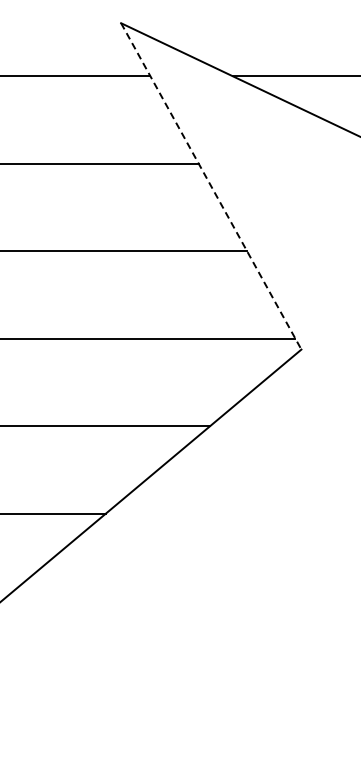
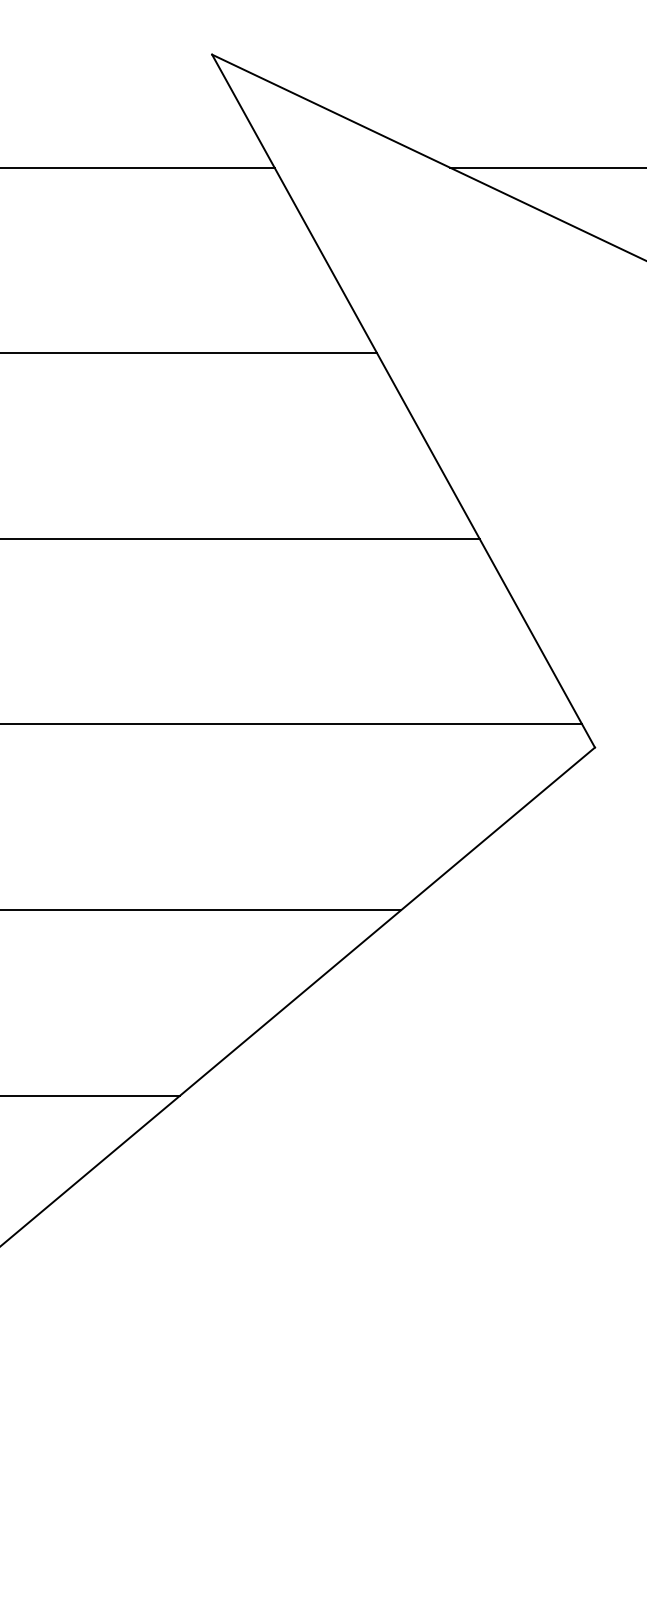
line: (211, 186) -> (404, 401), dashed -> solid

